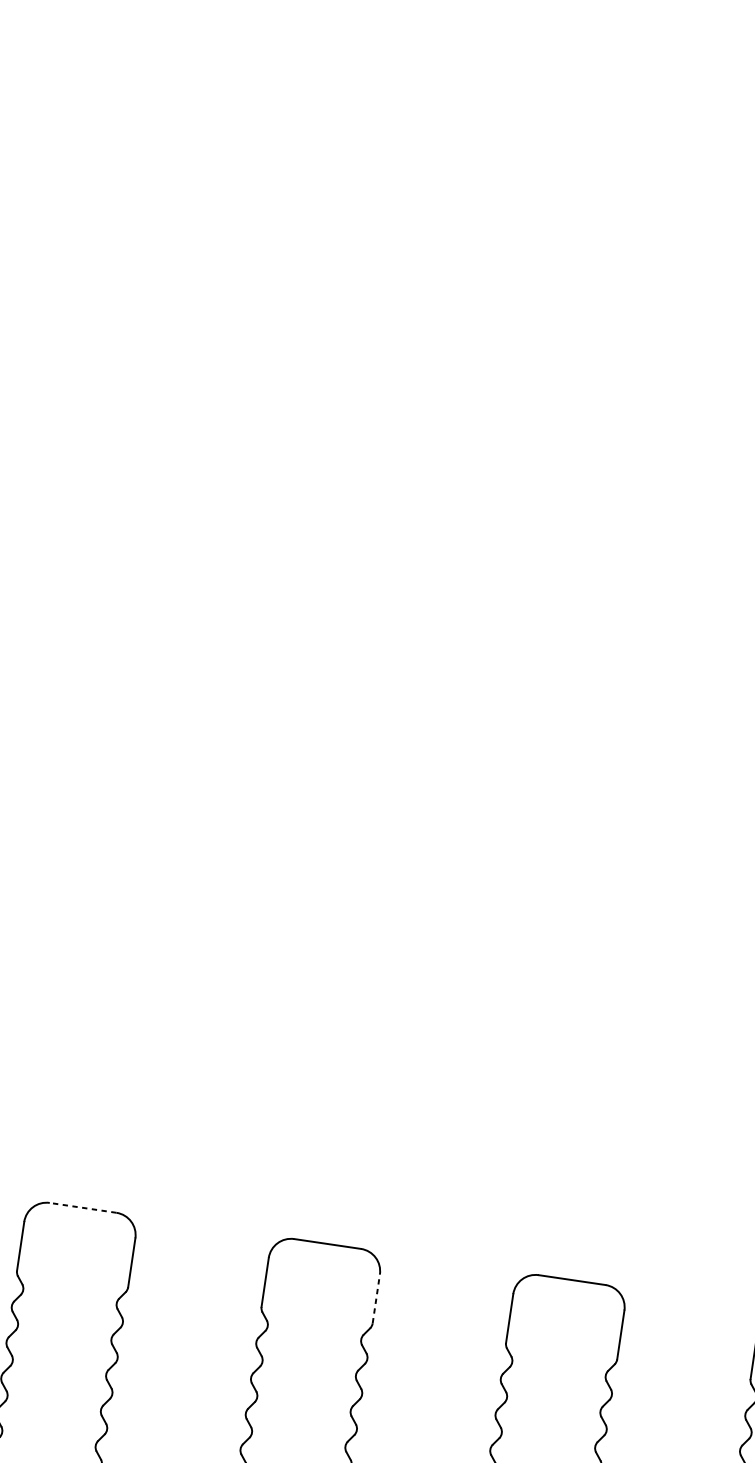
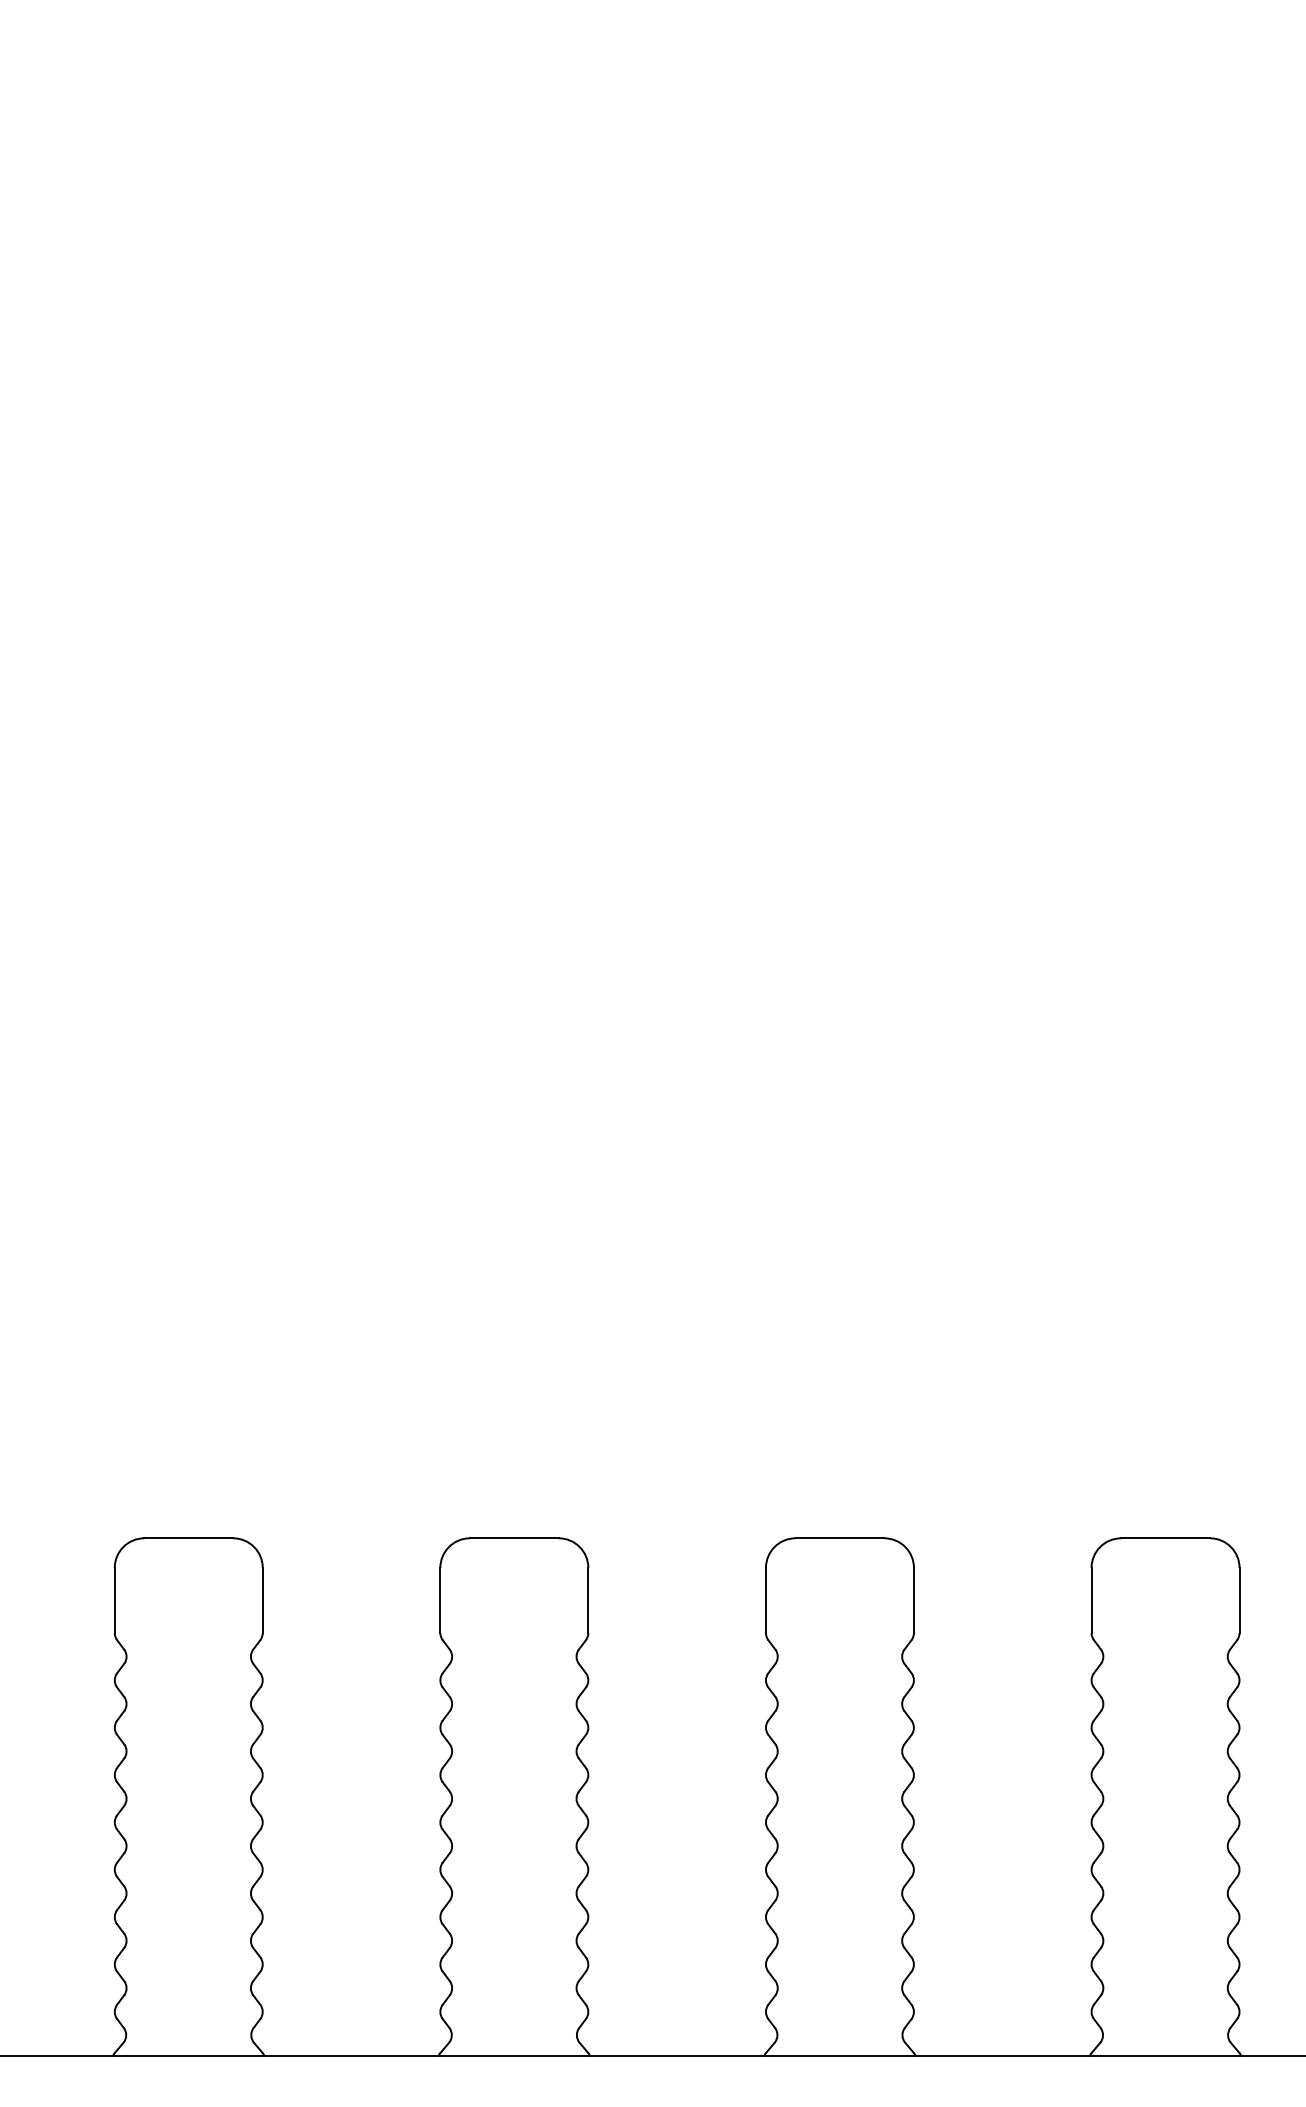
line: (82, 1207) -> (513, 1538), dashed -> solid
line: (375, 1298) -> (913, 1600), dashed -> solid

